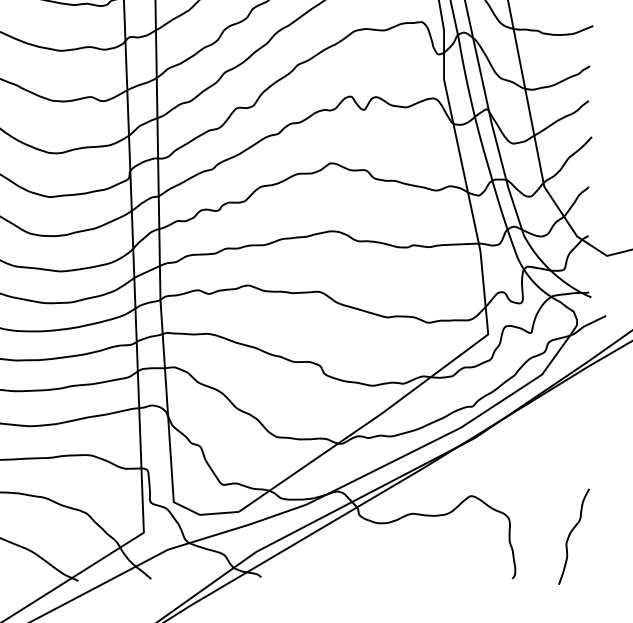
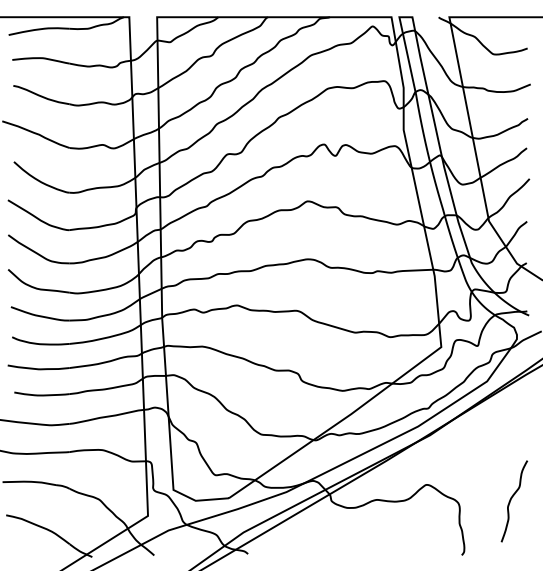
curve: (570, 535) -> (511, 500), moved

